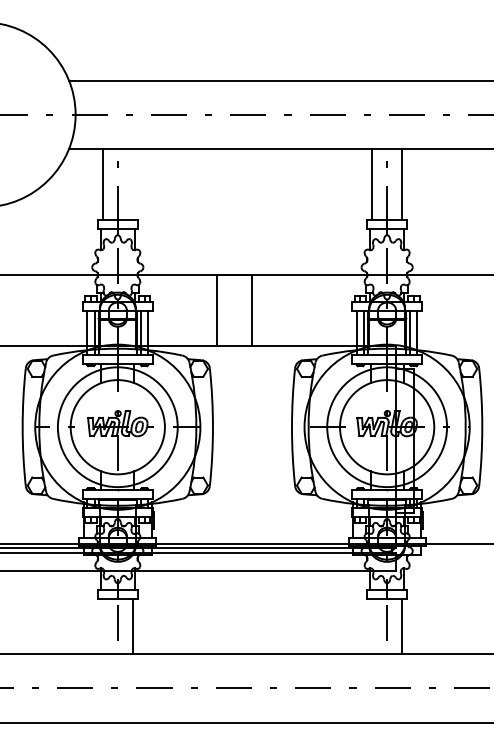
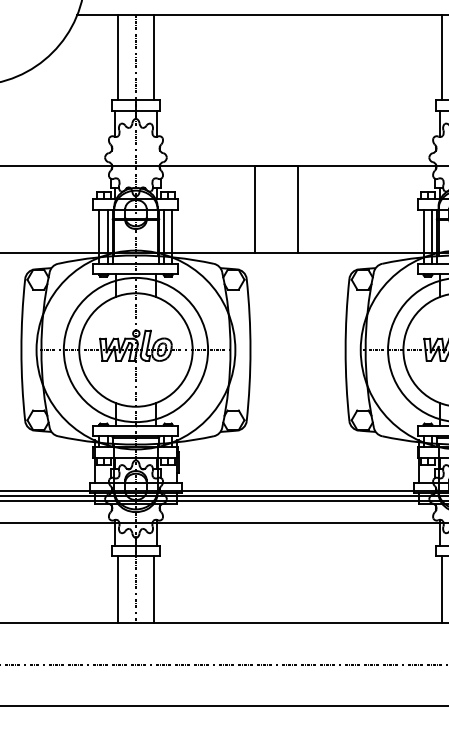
line: (132, 183) -> (153, 56), added
line: (102, 626) -> (117, 589), added
line: (372, 626) -> (442, 589), added

